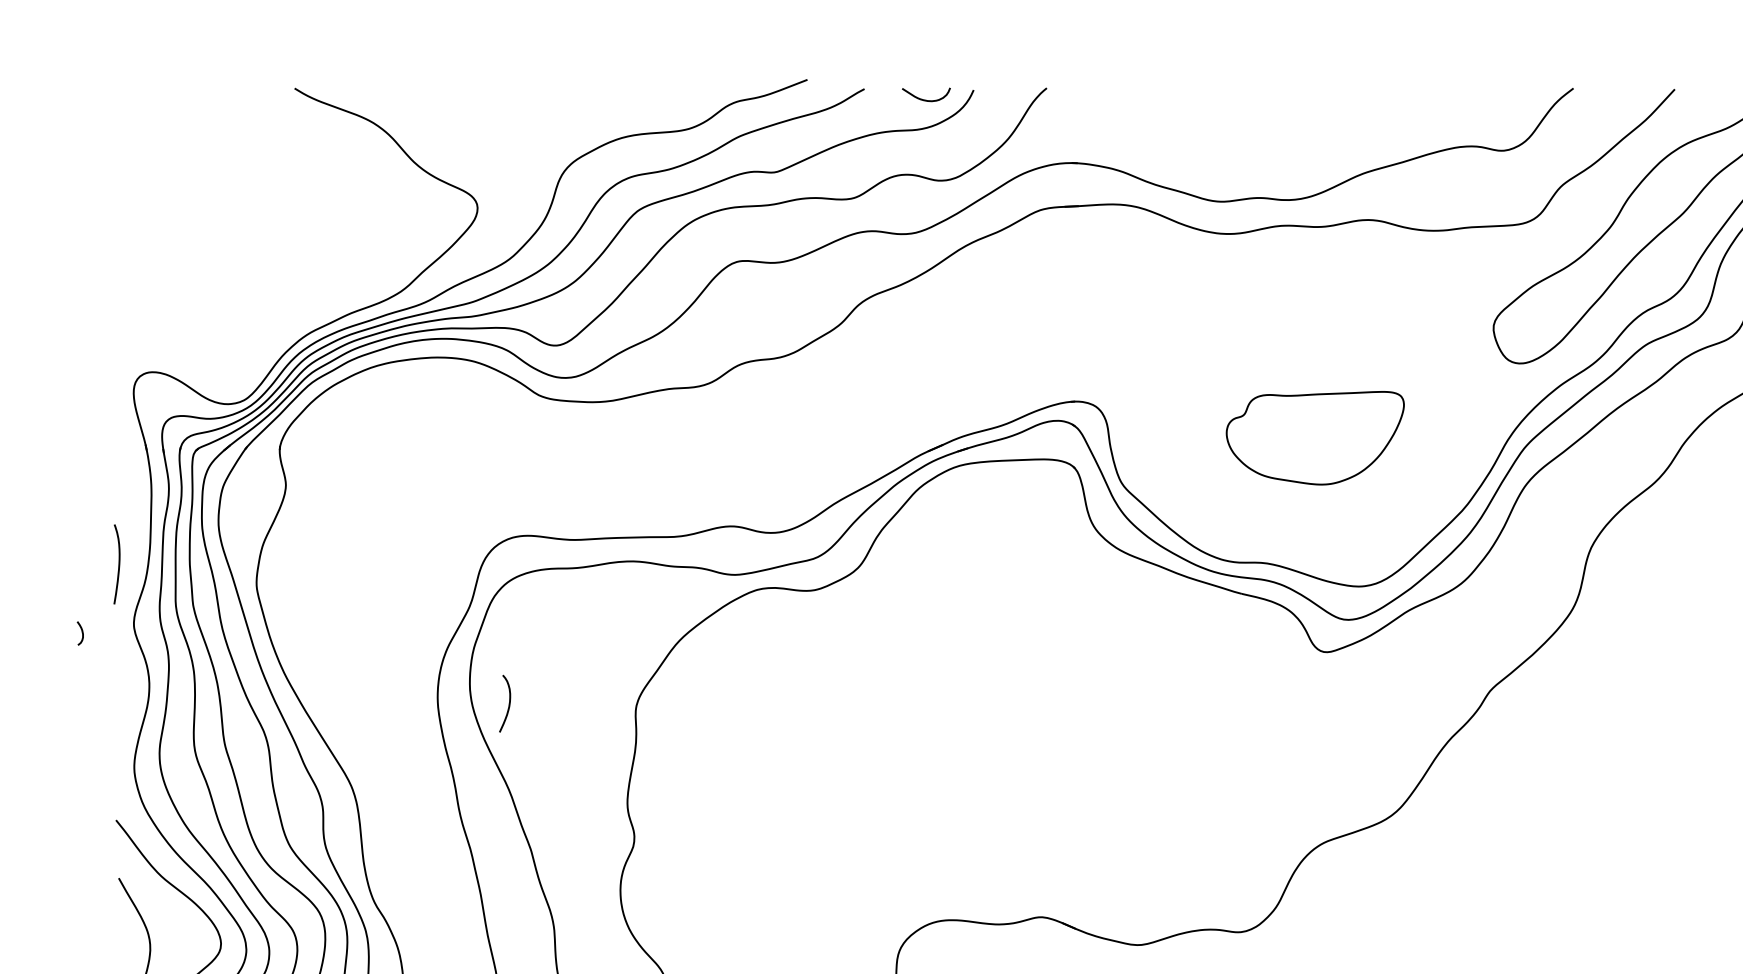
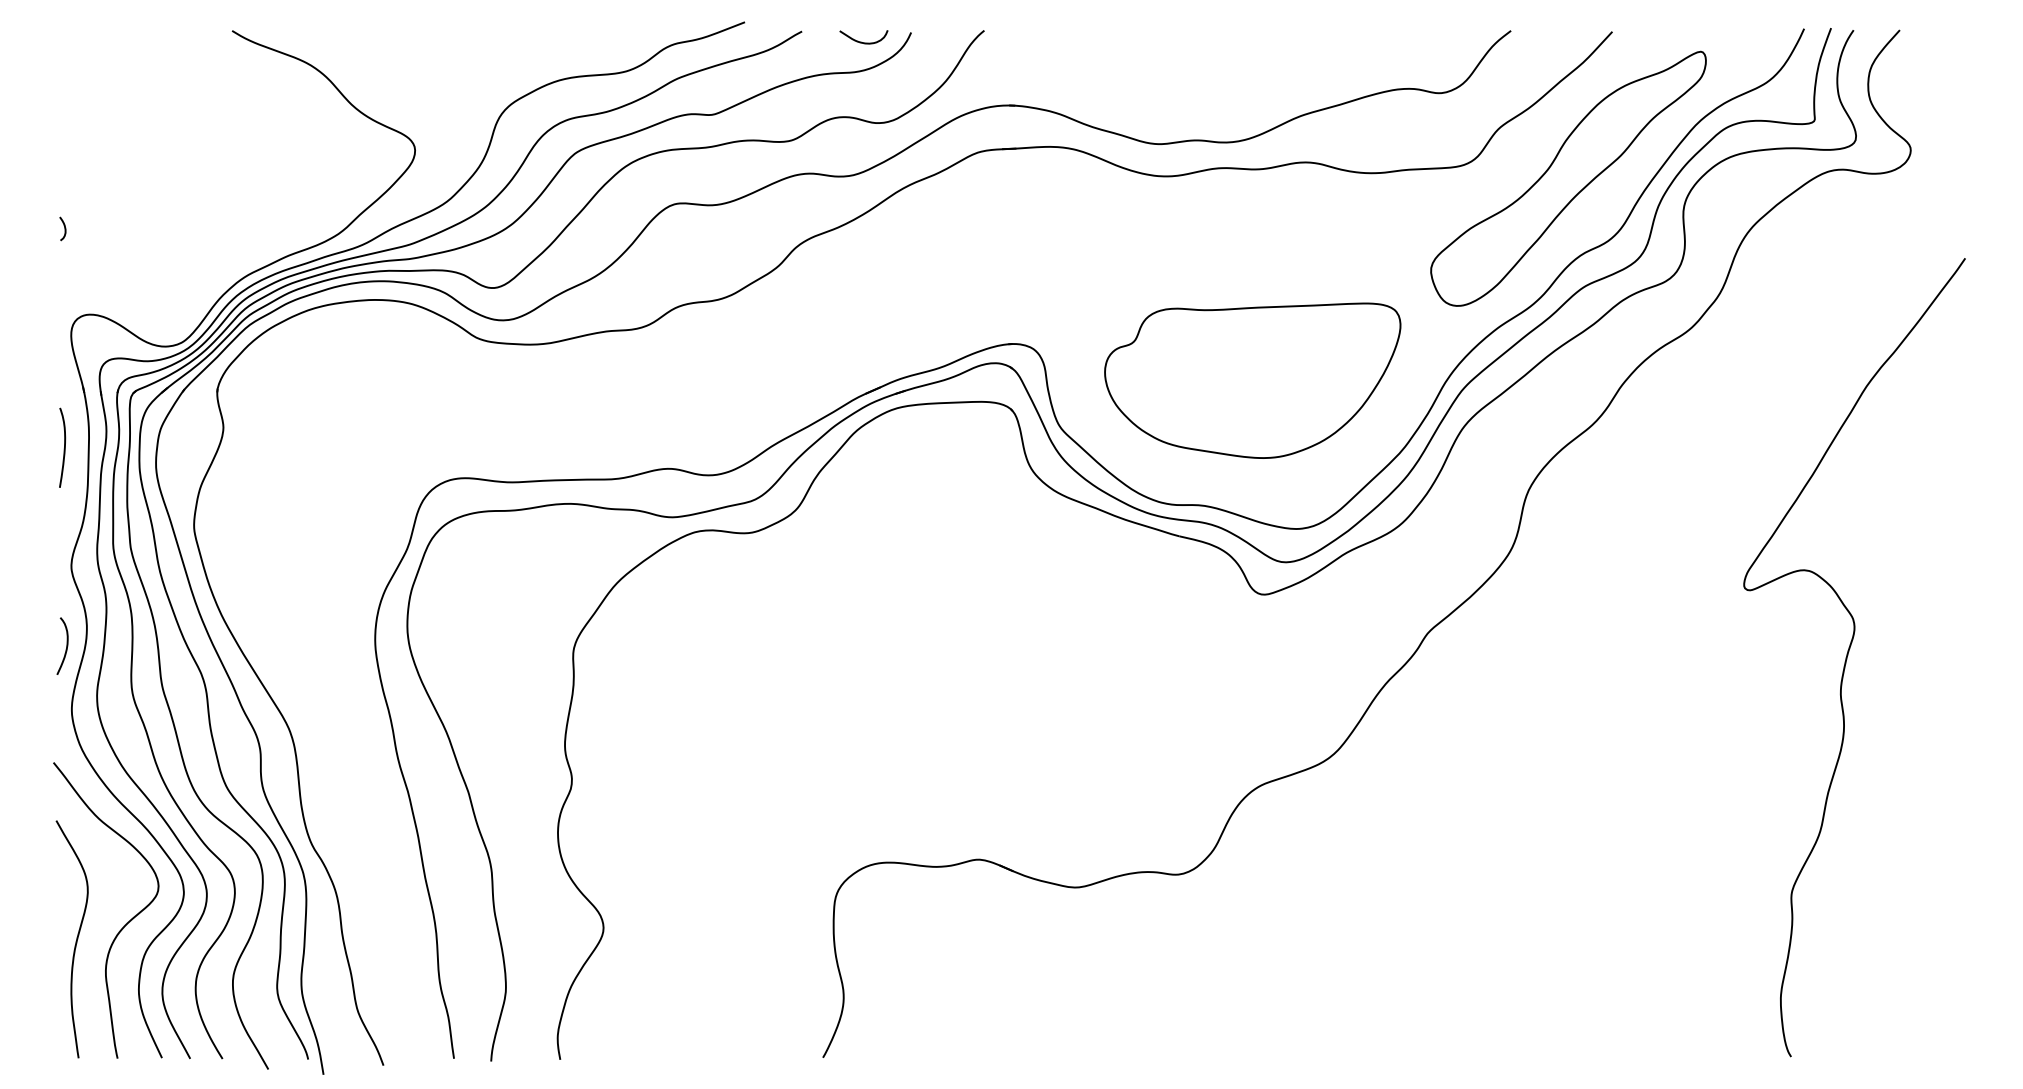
part: (1314, 438) -> (1252, 380), size x1.67
curve: (117, 565) -> (63, 448), moved
curve: (81, 633) -> (64, 228), moved
curve: (508, 703) -> (66, 645), moved

